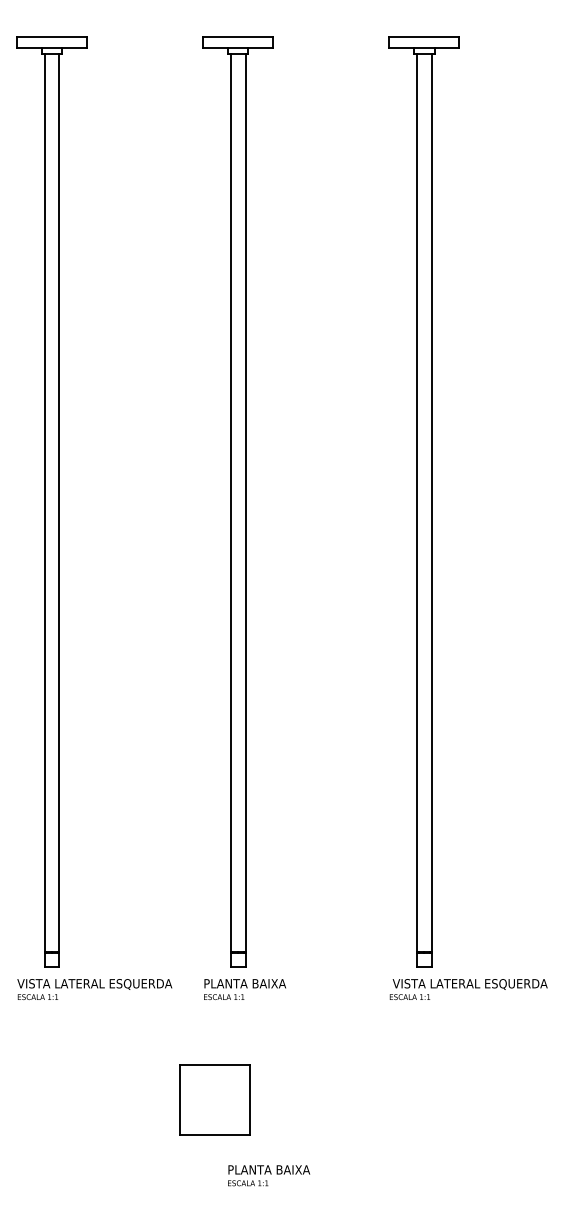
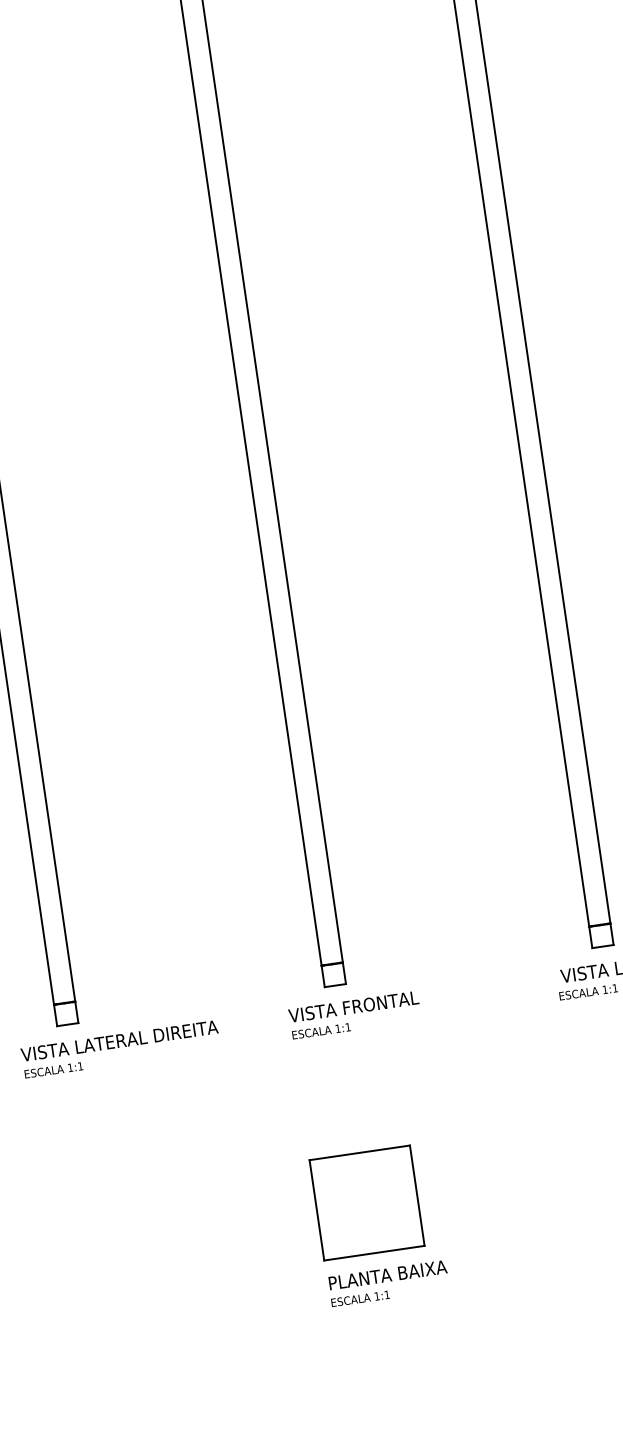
text: (248, 983) -> (353, 1006), PLANTA BAIXA -> VISTA FRONTAL
text: (141, 984) -> (199, 1030), VISTA LATERAL ESQUERDA -> VISTA LATERAL DIREITA
part: (214, 1099) -> (366, 1202), moved
text: (269, 1175) -> (389, 1283), moved

